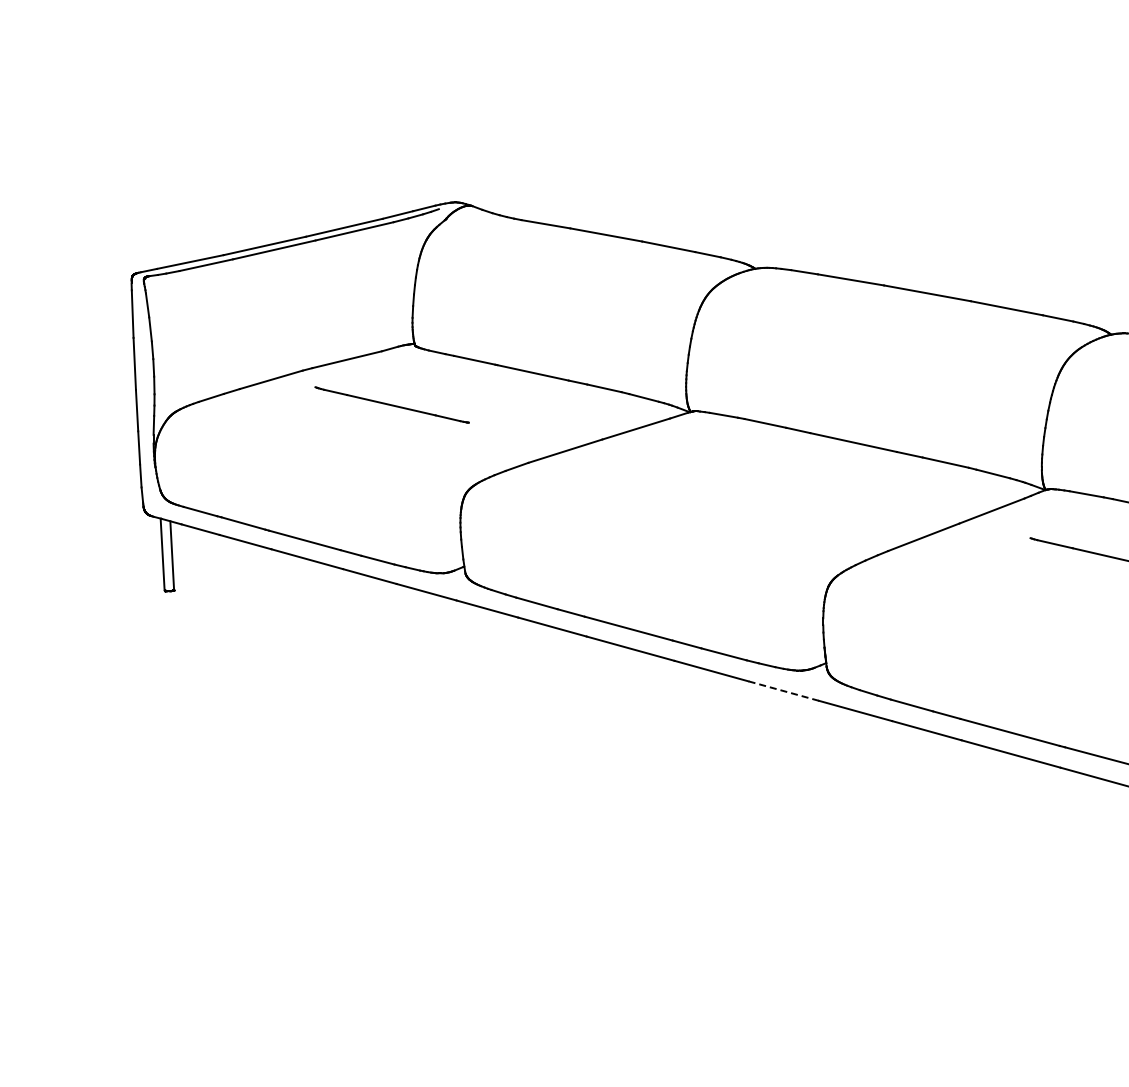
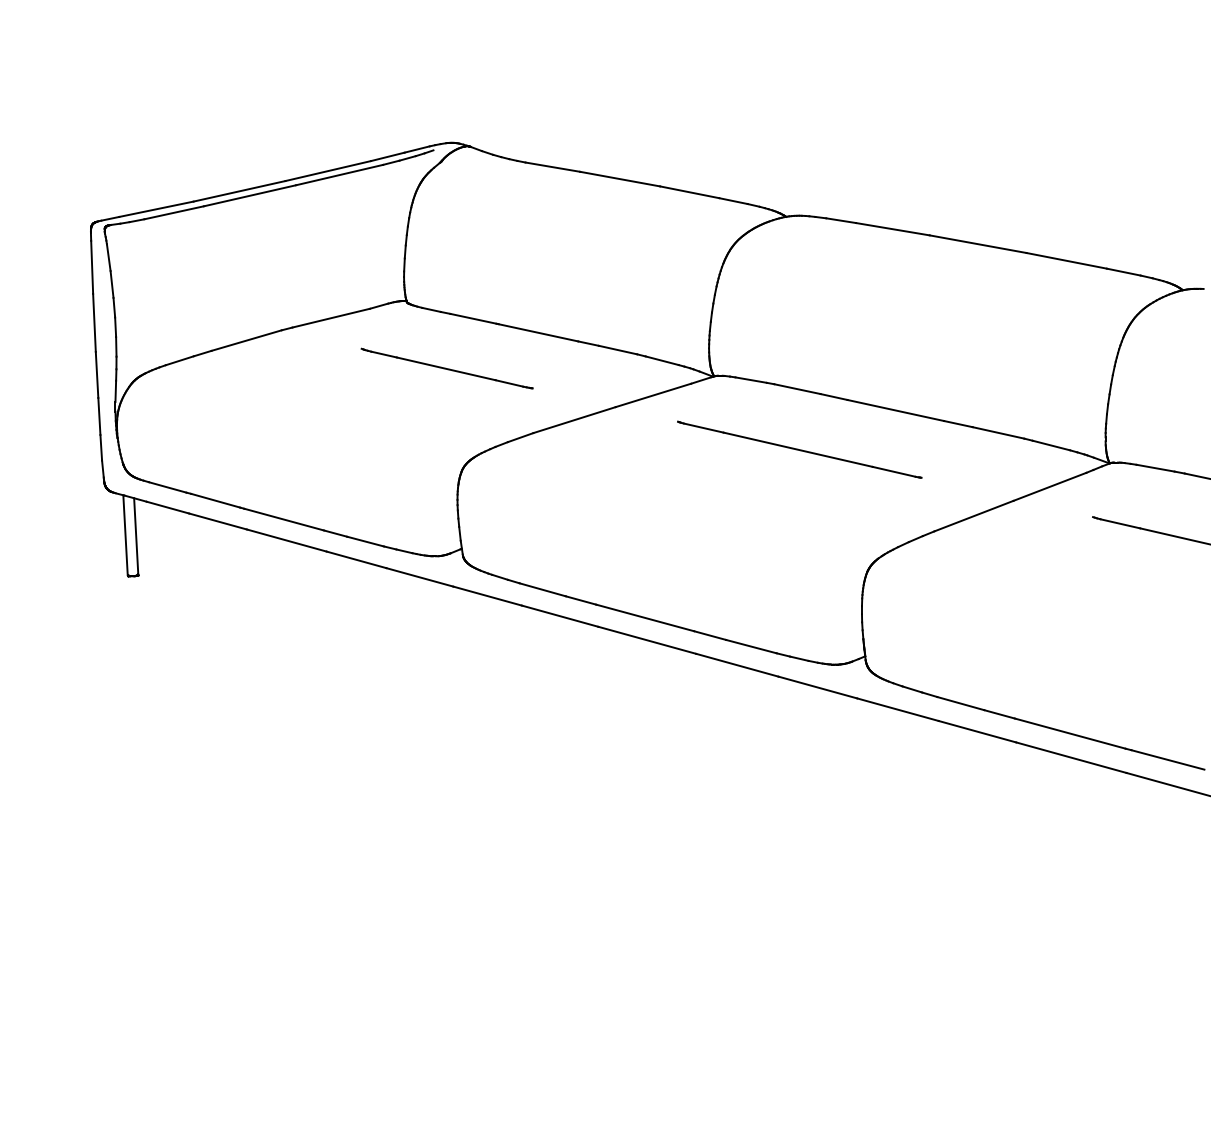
line: (391, 404) -> (446, 368), moved
line: (767, 477) -> (799, 449), added
line: (783, 691) -> (817, 687), dashed -> solid

